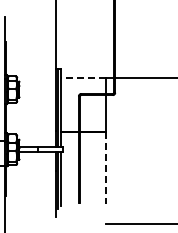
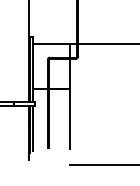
line: (82, 78) -> (51, 44), dashed -> solid
line: (105, 168) -> (70, 119), dashed -> solid

